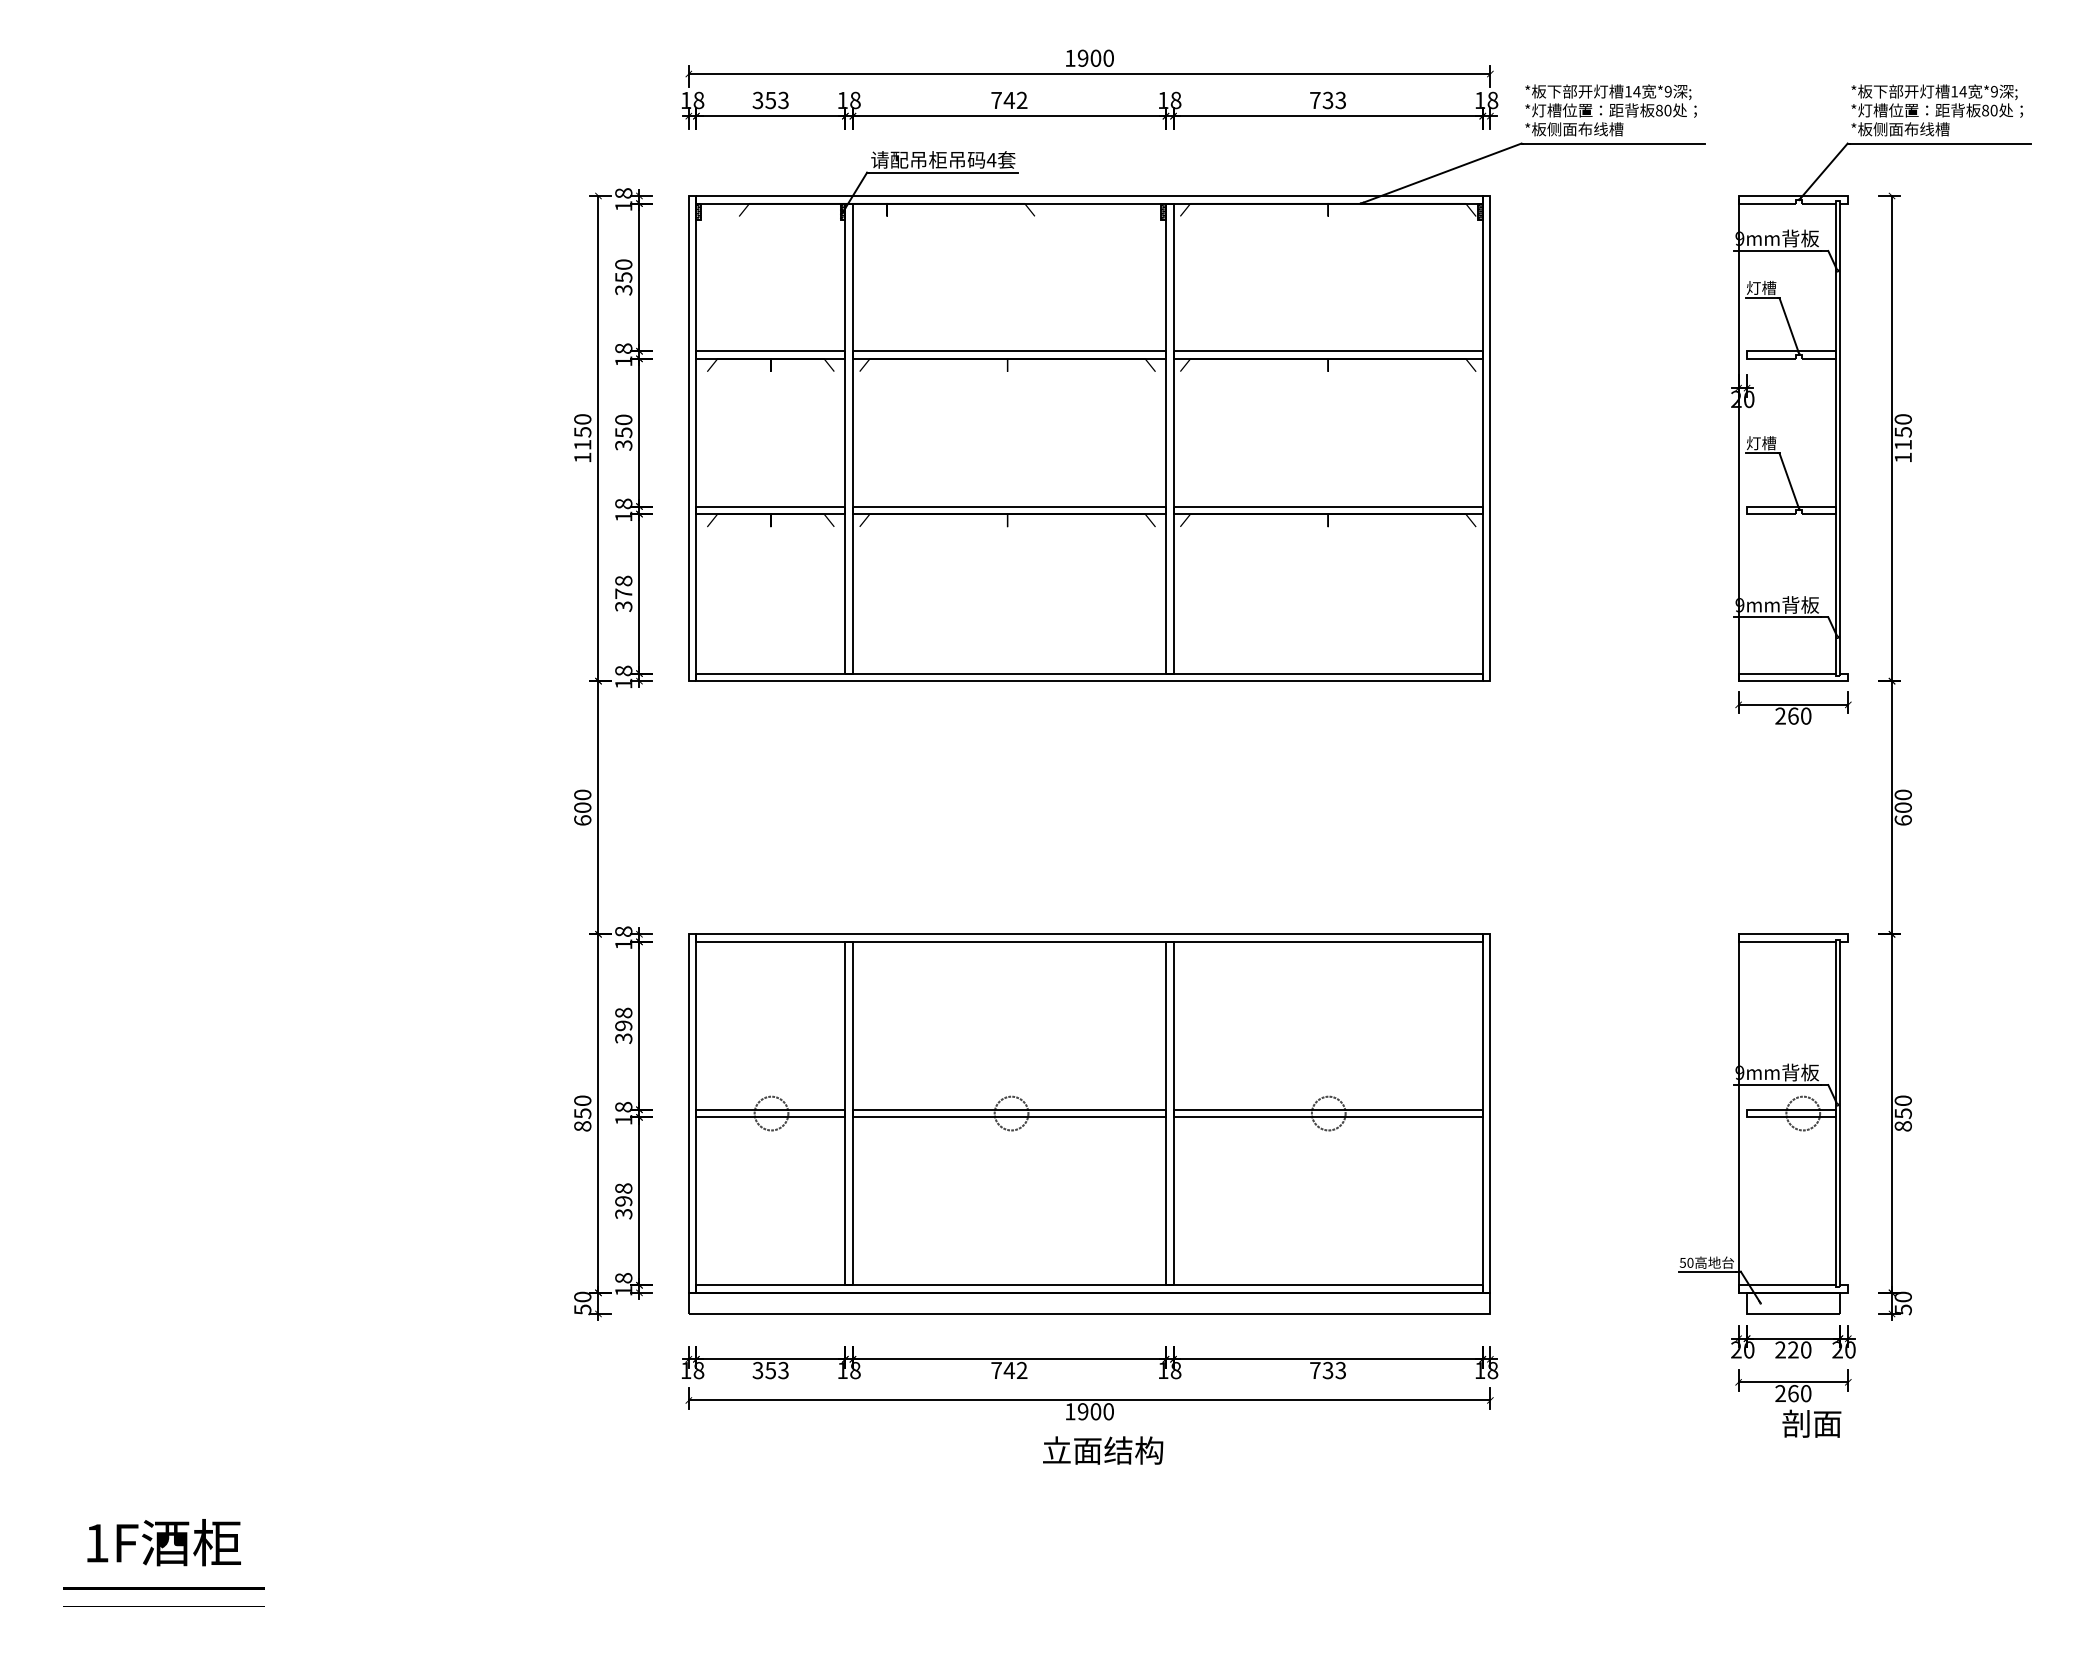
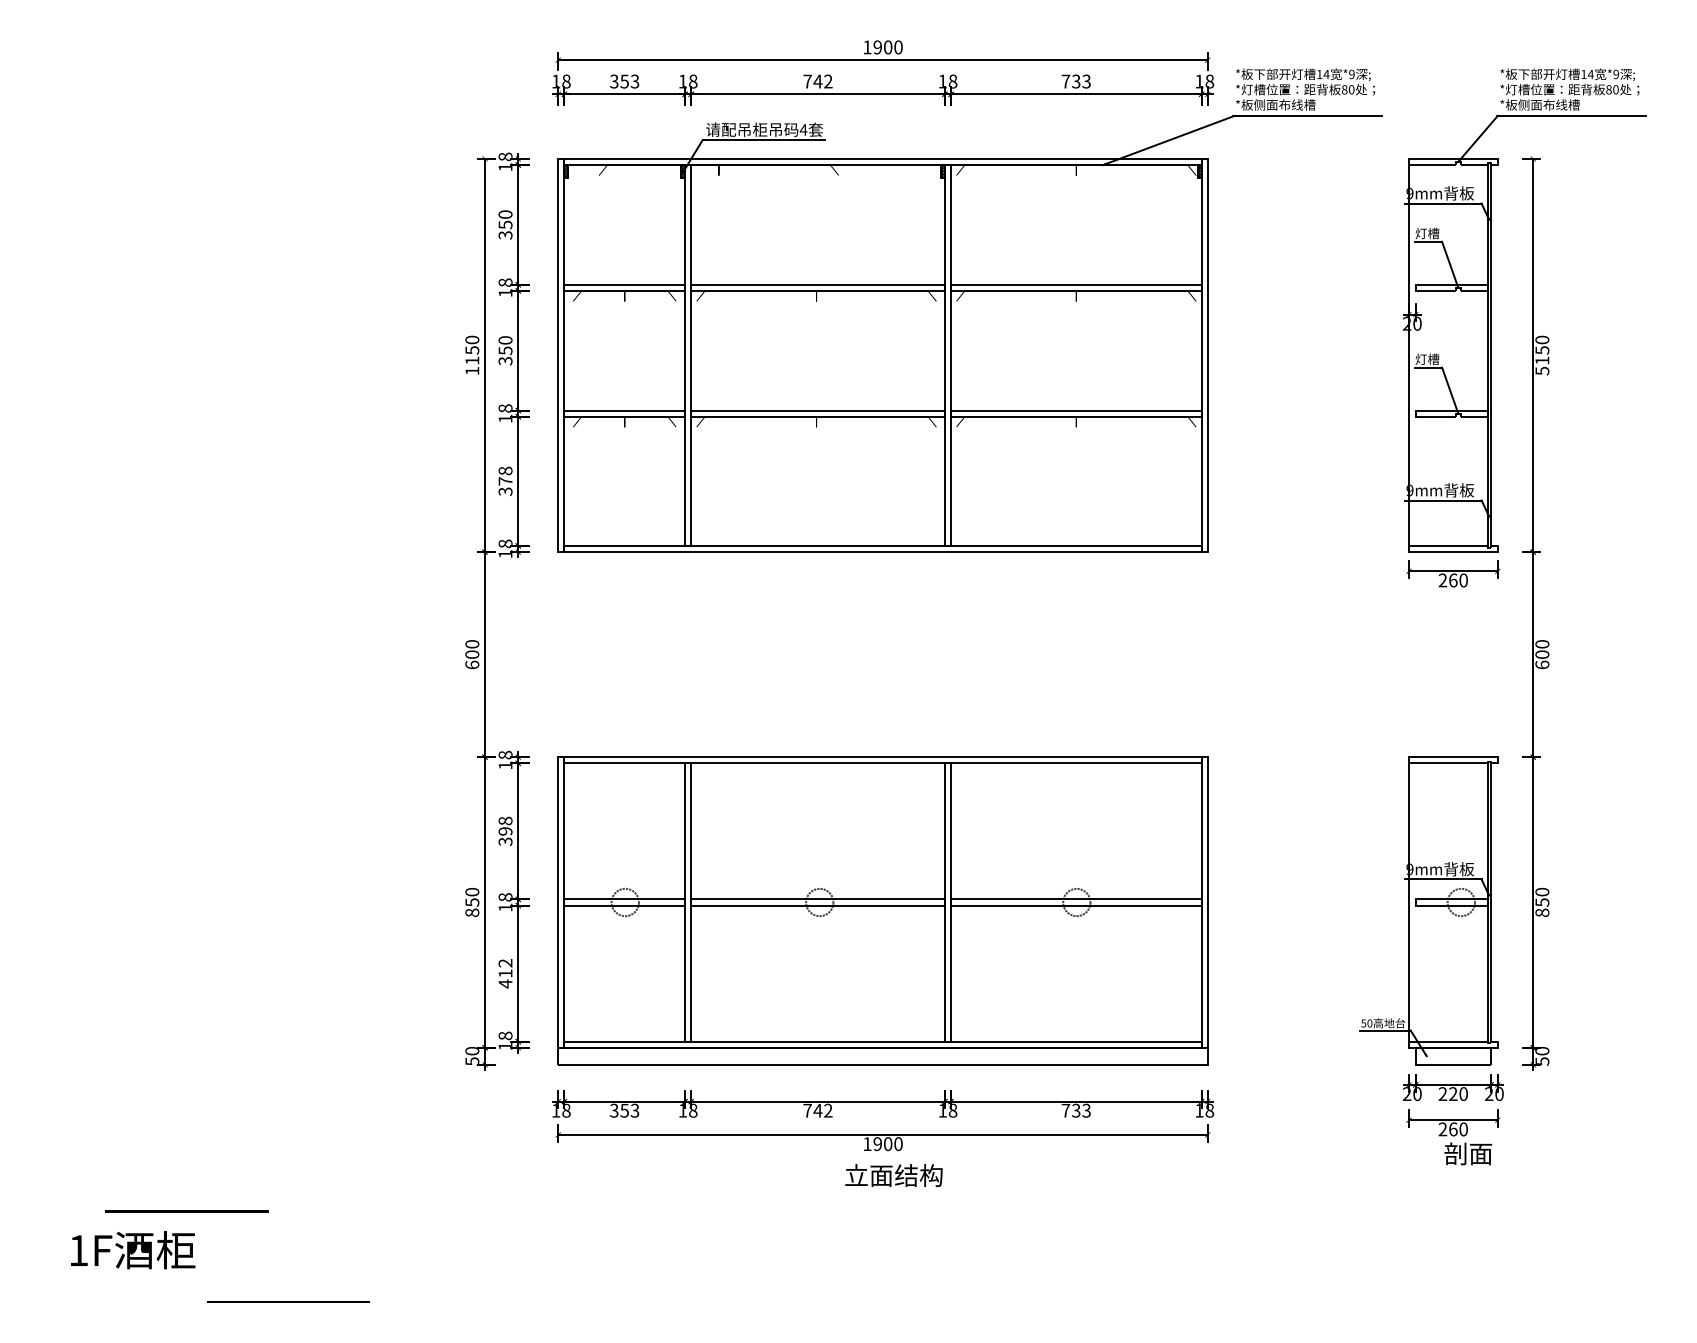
text: (1903, 457) -> (1542, 370), 1150 -> 5150
text: (623, 1201) -> (505, 973), 398 -> 412
line: (163, 1588) -> (186, 1211), moved
line: (163, 1606) -> (288, 1301), moved

